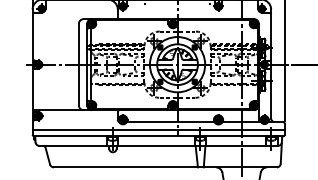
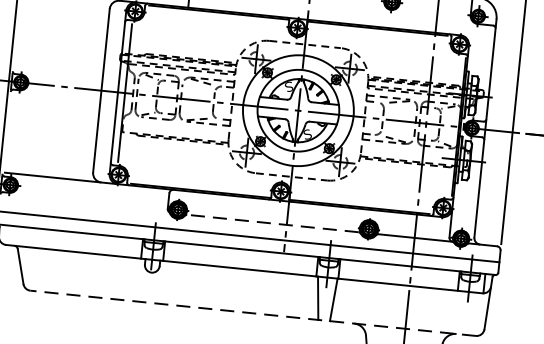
line: (170, 121) -> (272, 222), solid -> dashed
line: (165, 167) -> (253, 313), solid -> dashed

